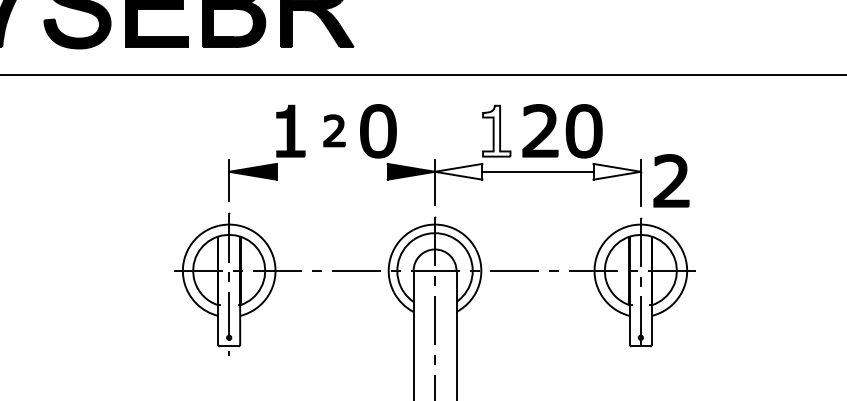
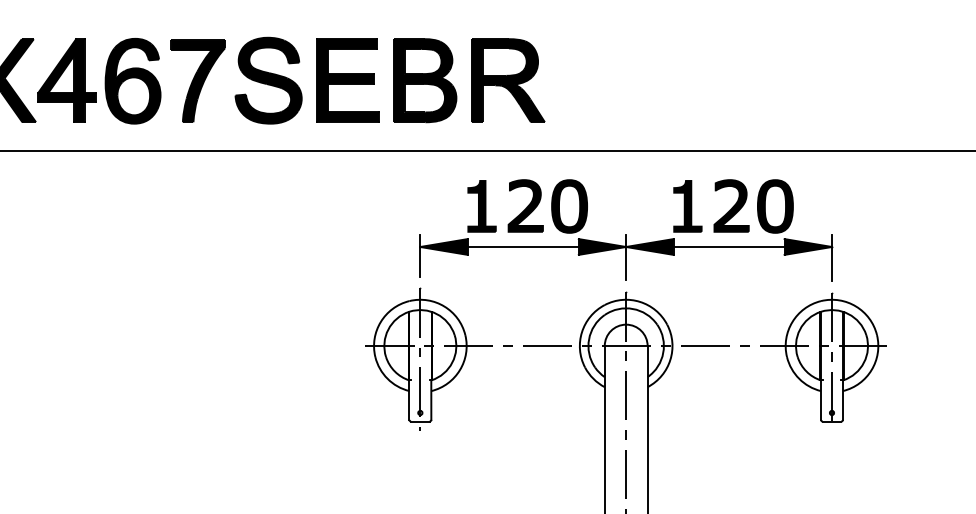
part: (334, 130) -> (525, 205), size x1.67
fill: (496, 130) -> (687, 205), added
line: (331, 171) -> (522, 246), added
fill: (458, 171) -> (649, 246), added
fill: (617, 171) -> (808, 246), added
part: (671, 180) -> (862, 255), removed

